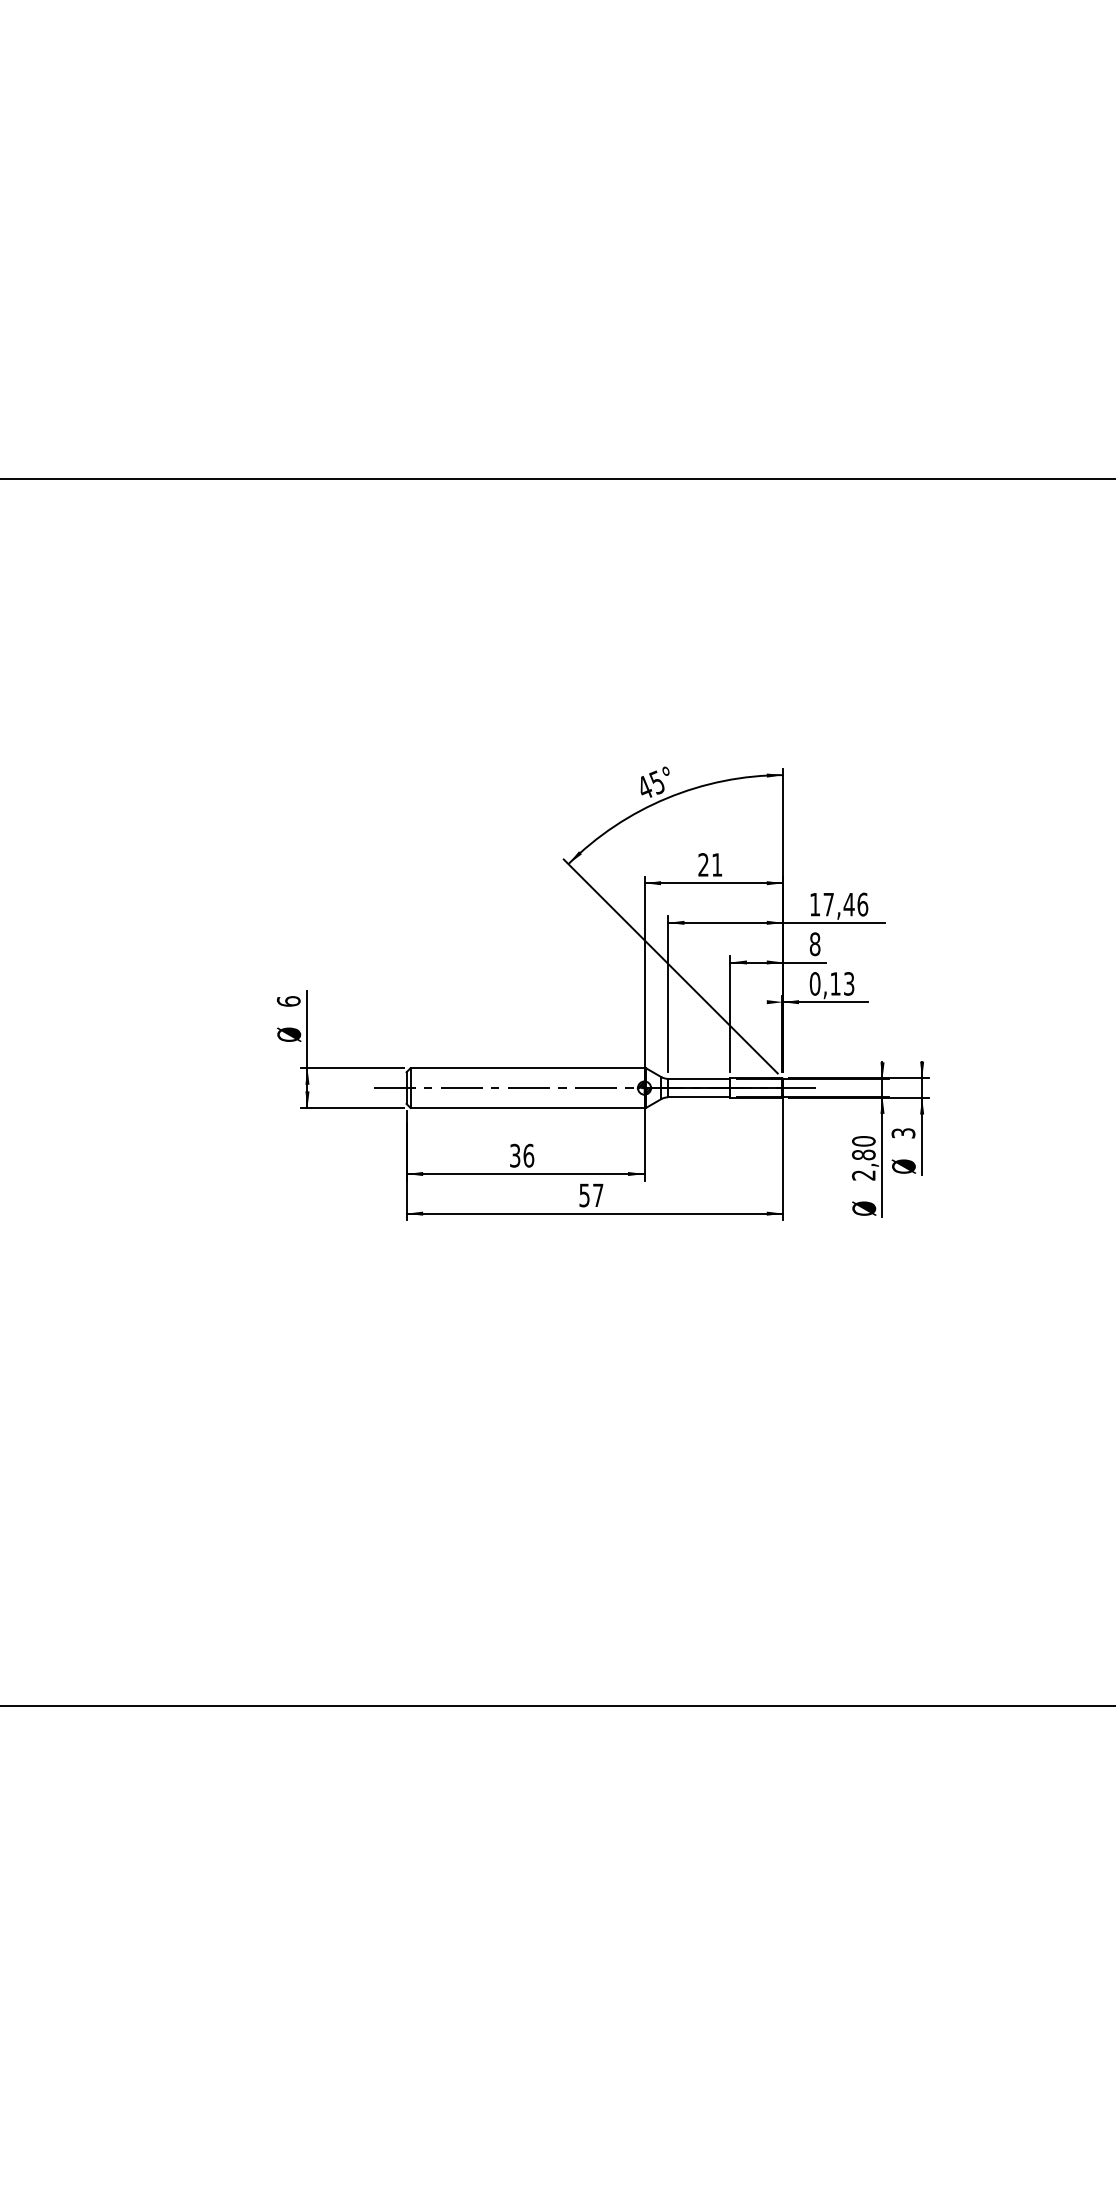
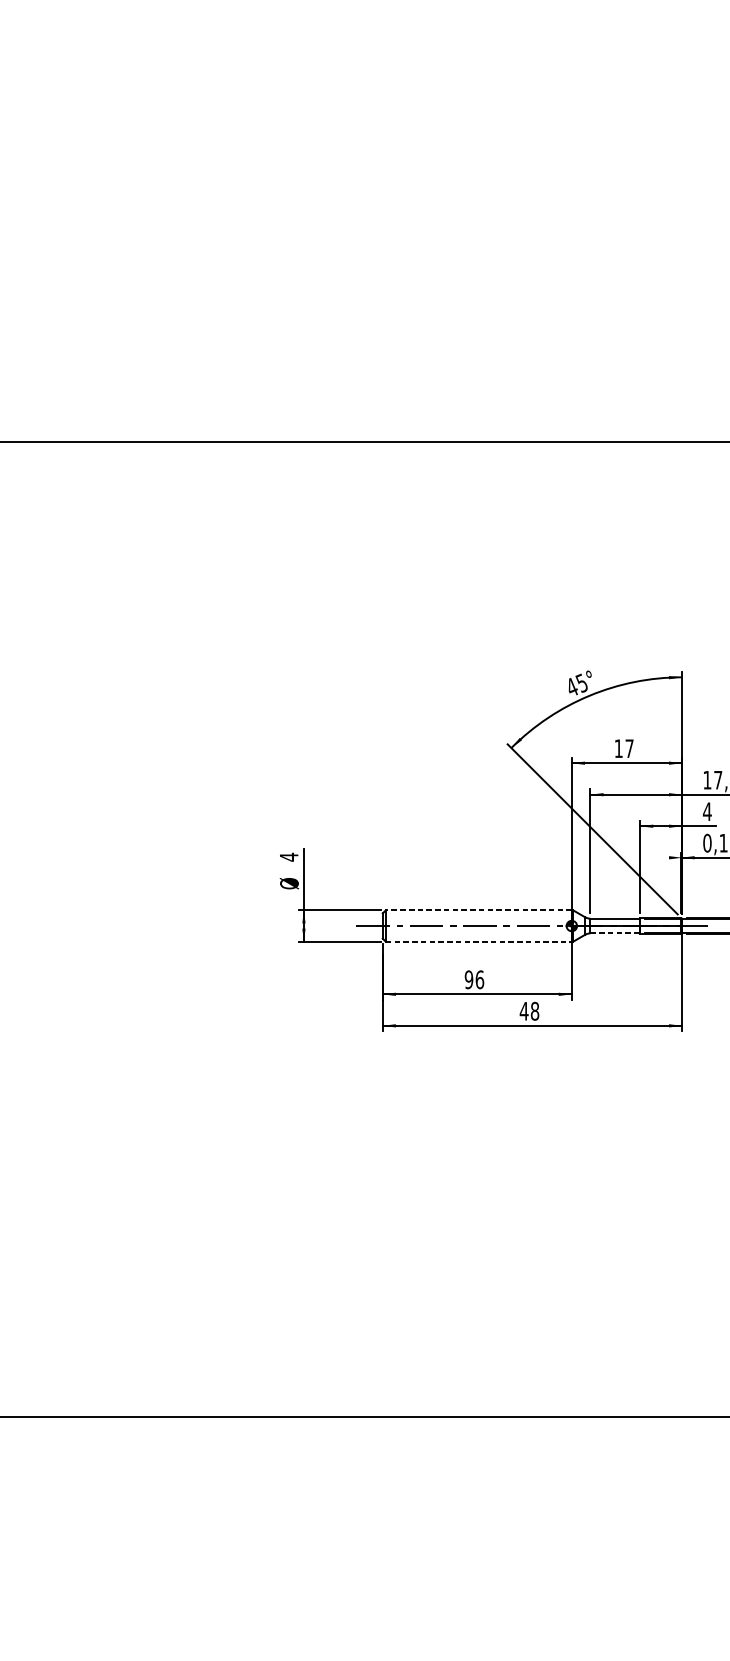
text: (710, 864) -> (624, 748), 21 -> 17
text: (814, 944) -> (706, 811), 8 -> 4
text: (288, 1001) -> (288, 857), 6 -> 4
line: (527, 1068) -> (478, 910), solid -> dashed
line: (699, 1097) -> (615, 933), solid -> dashed
line: (527, 1107) -> (478, 941), solid -> dashed
text: (514, 1155) -> (468, 979), 36 -> 96
text: (590, 1195) -> (528, 1011), 57 -> 48

